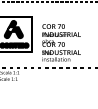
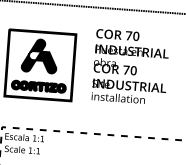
text: (61, 42) -> (130, 66), moved

